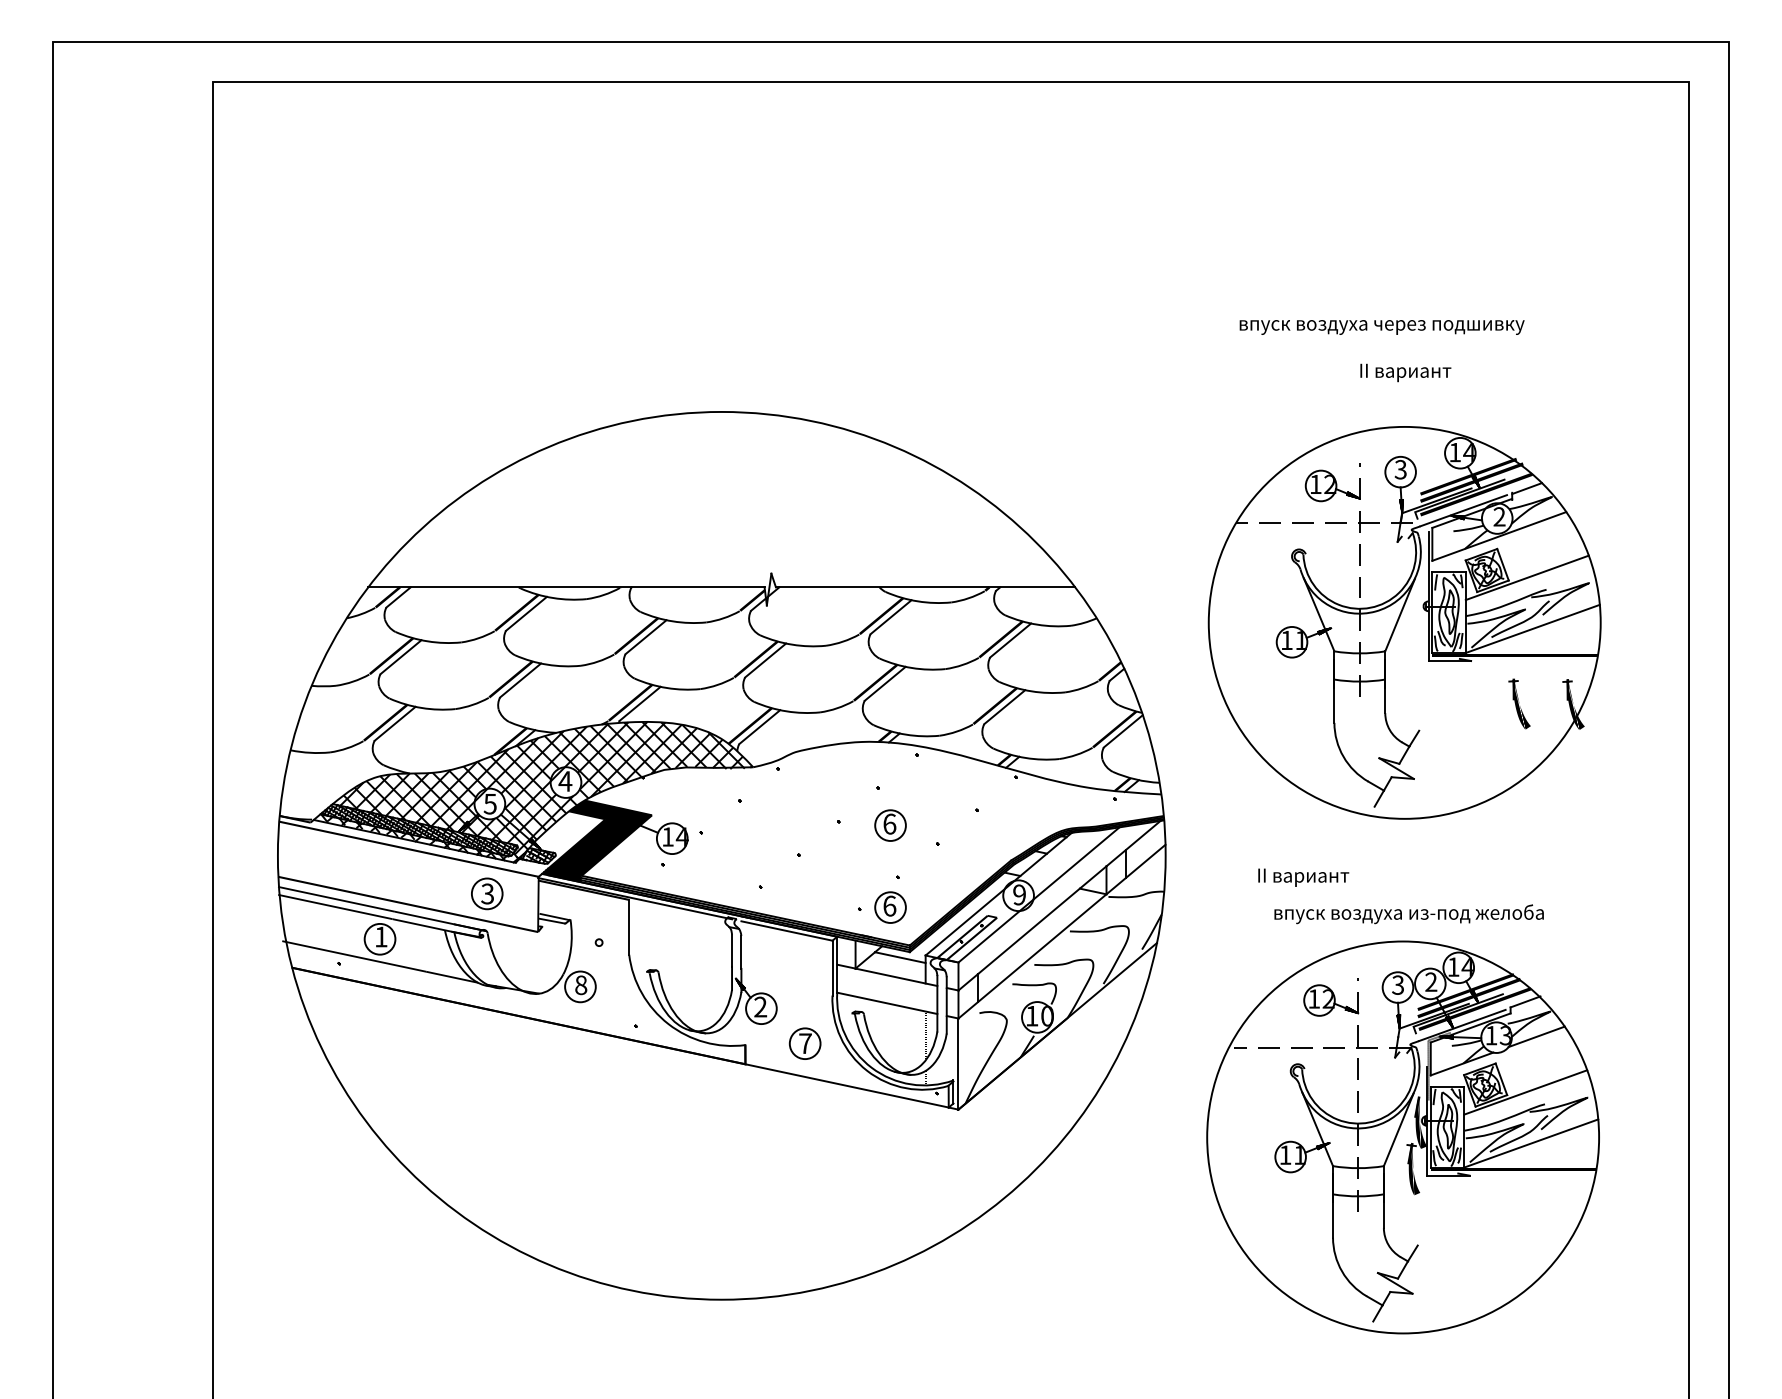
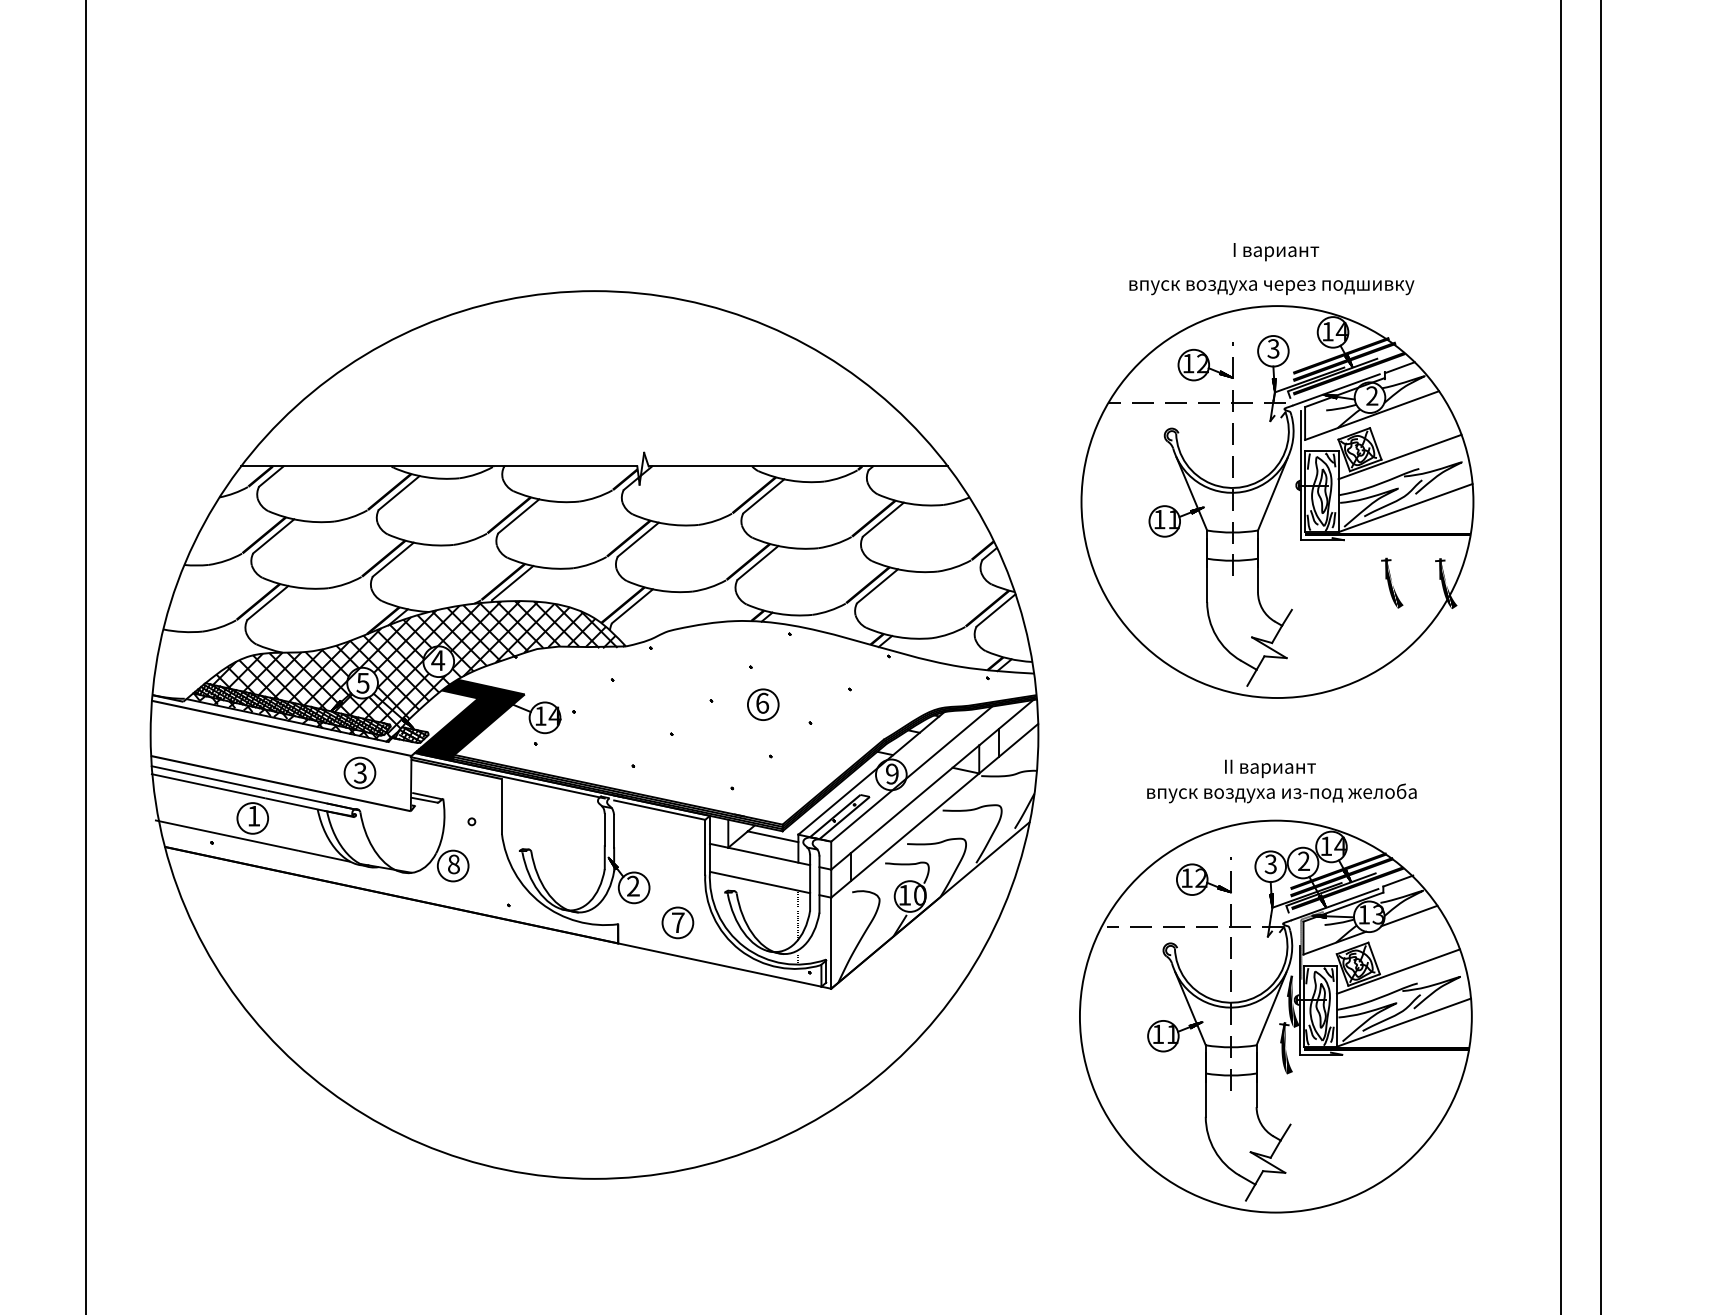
text: (1381, 327) -> (1271, 287), moved
text: (1405, 372) -> (1278, 251), II вариант -> I вариант
text: (1303, 877) -> (1270, 768), moved
part: (890, 907) -> (763, 786), removed

